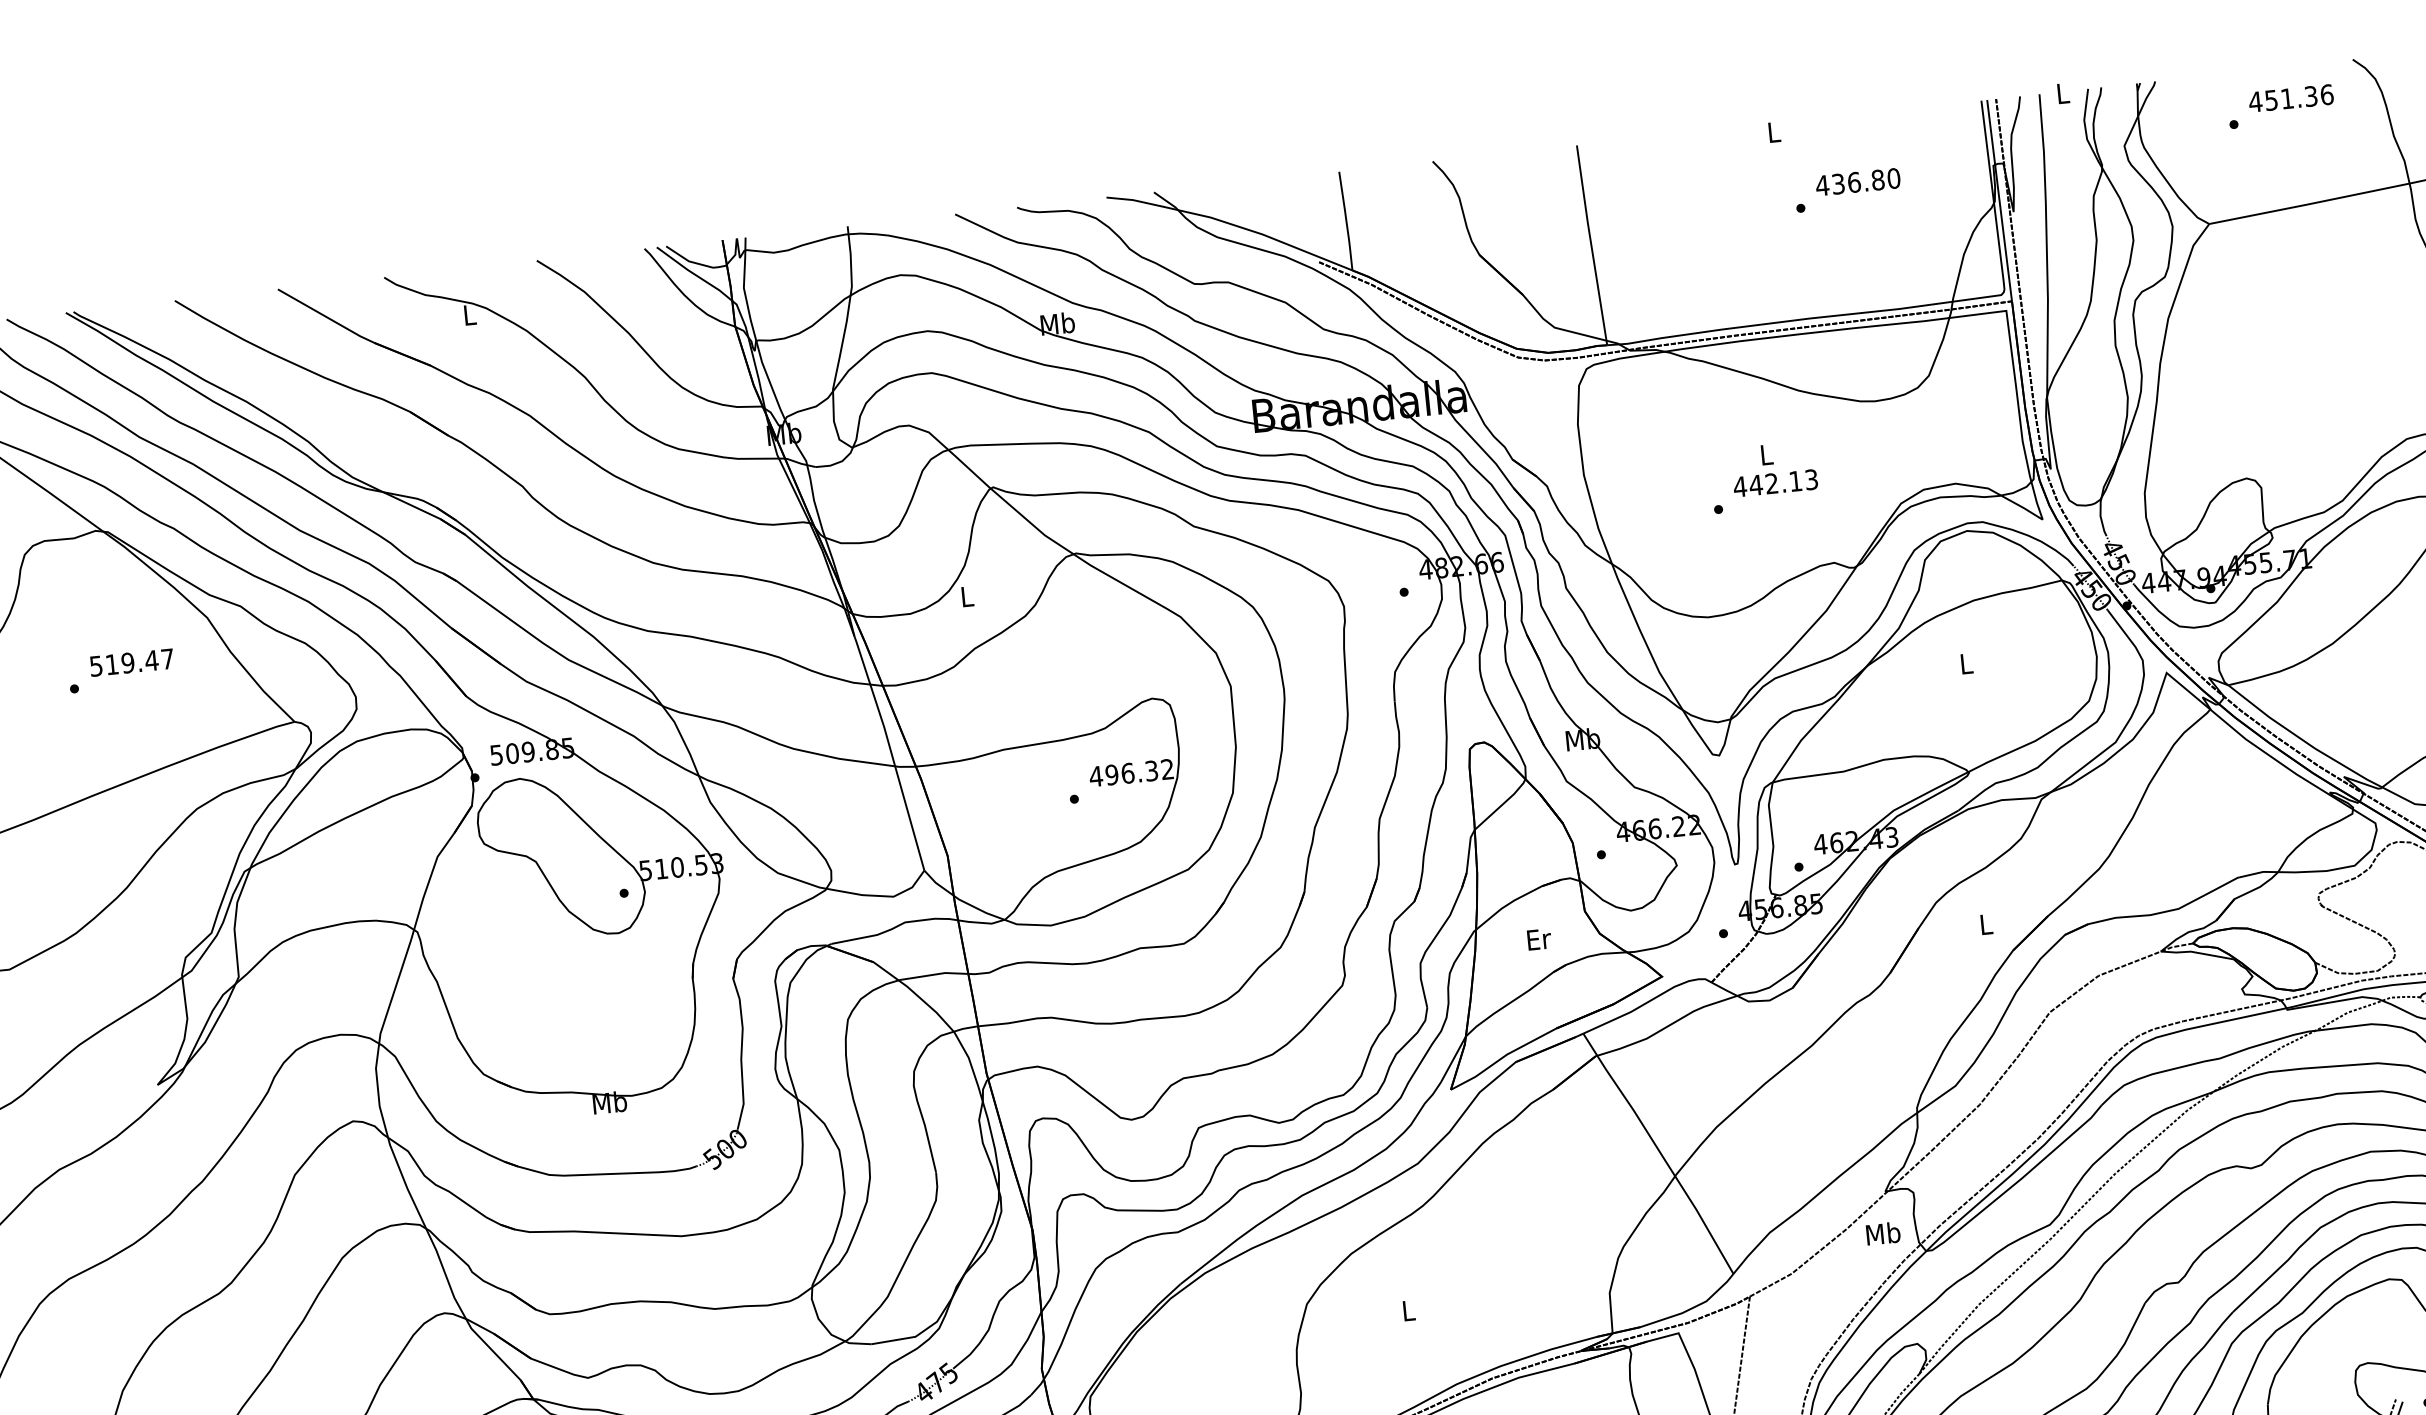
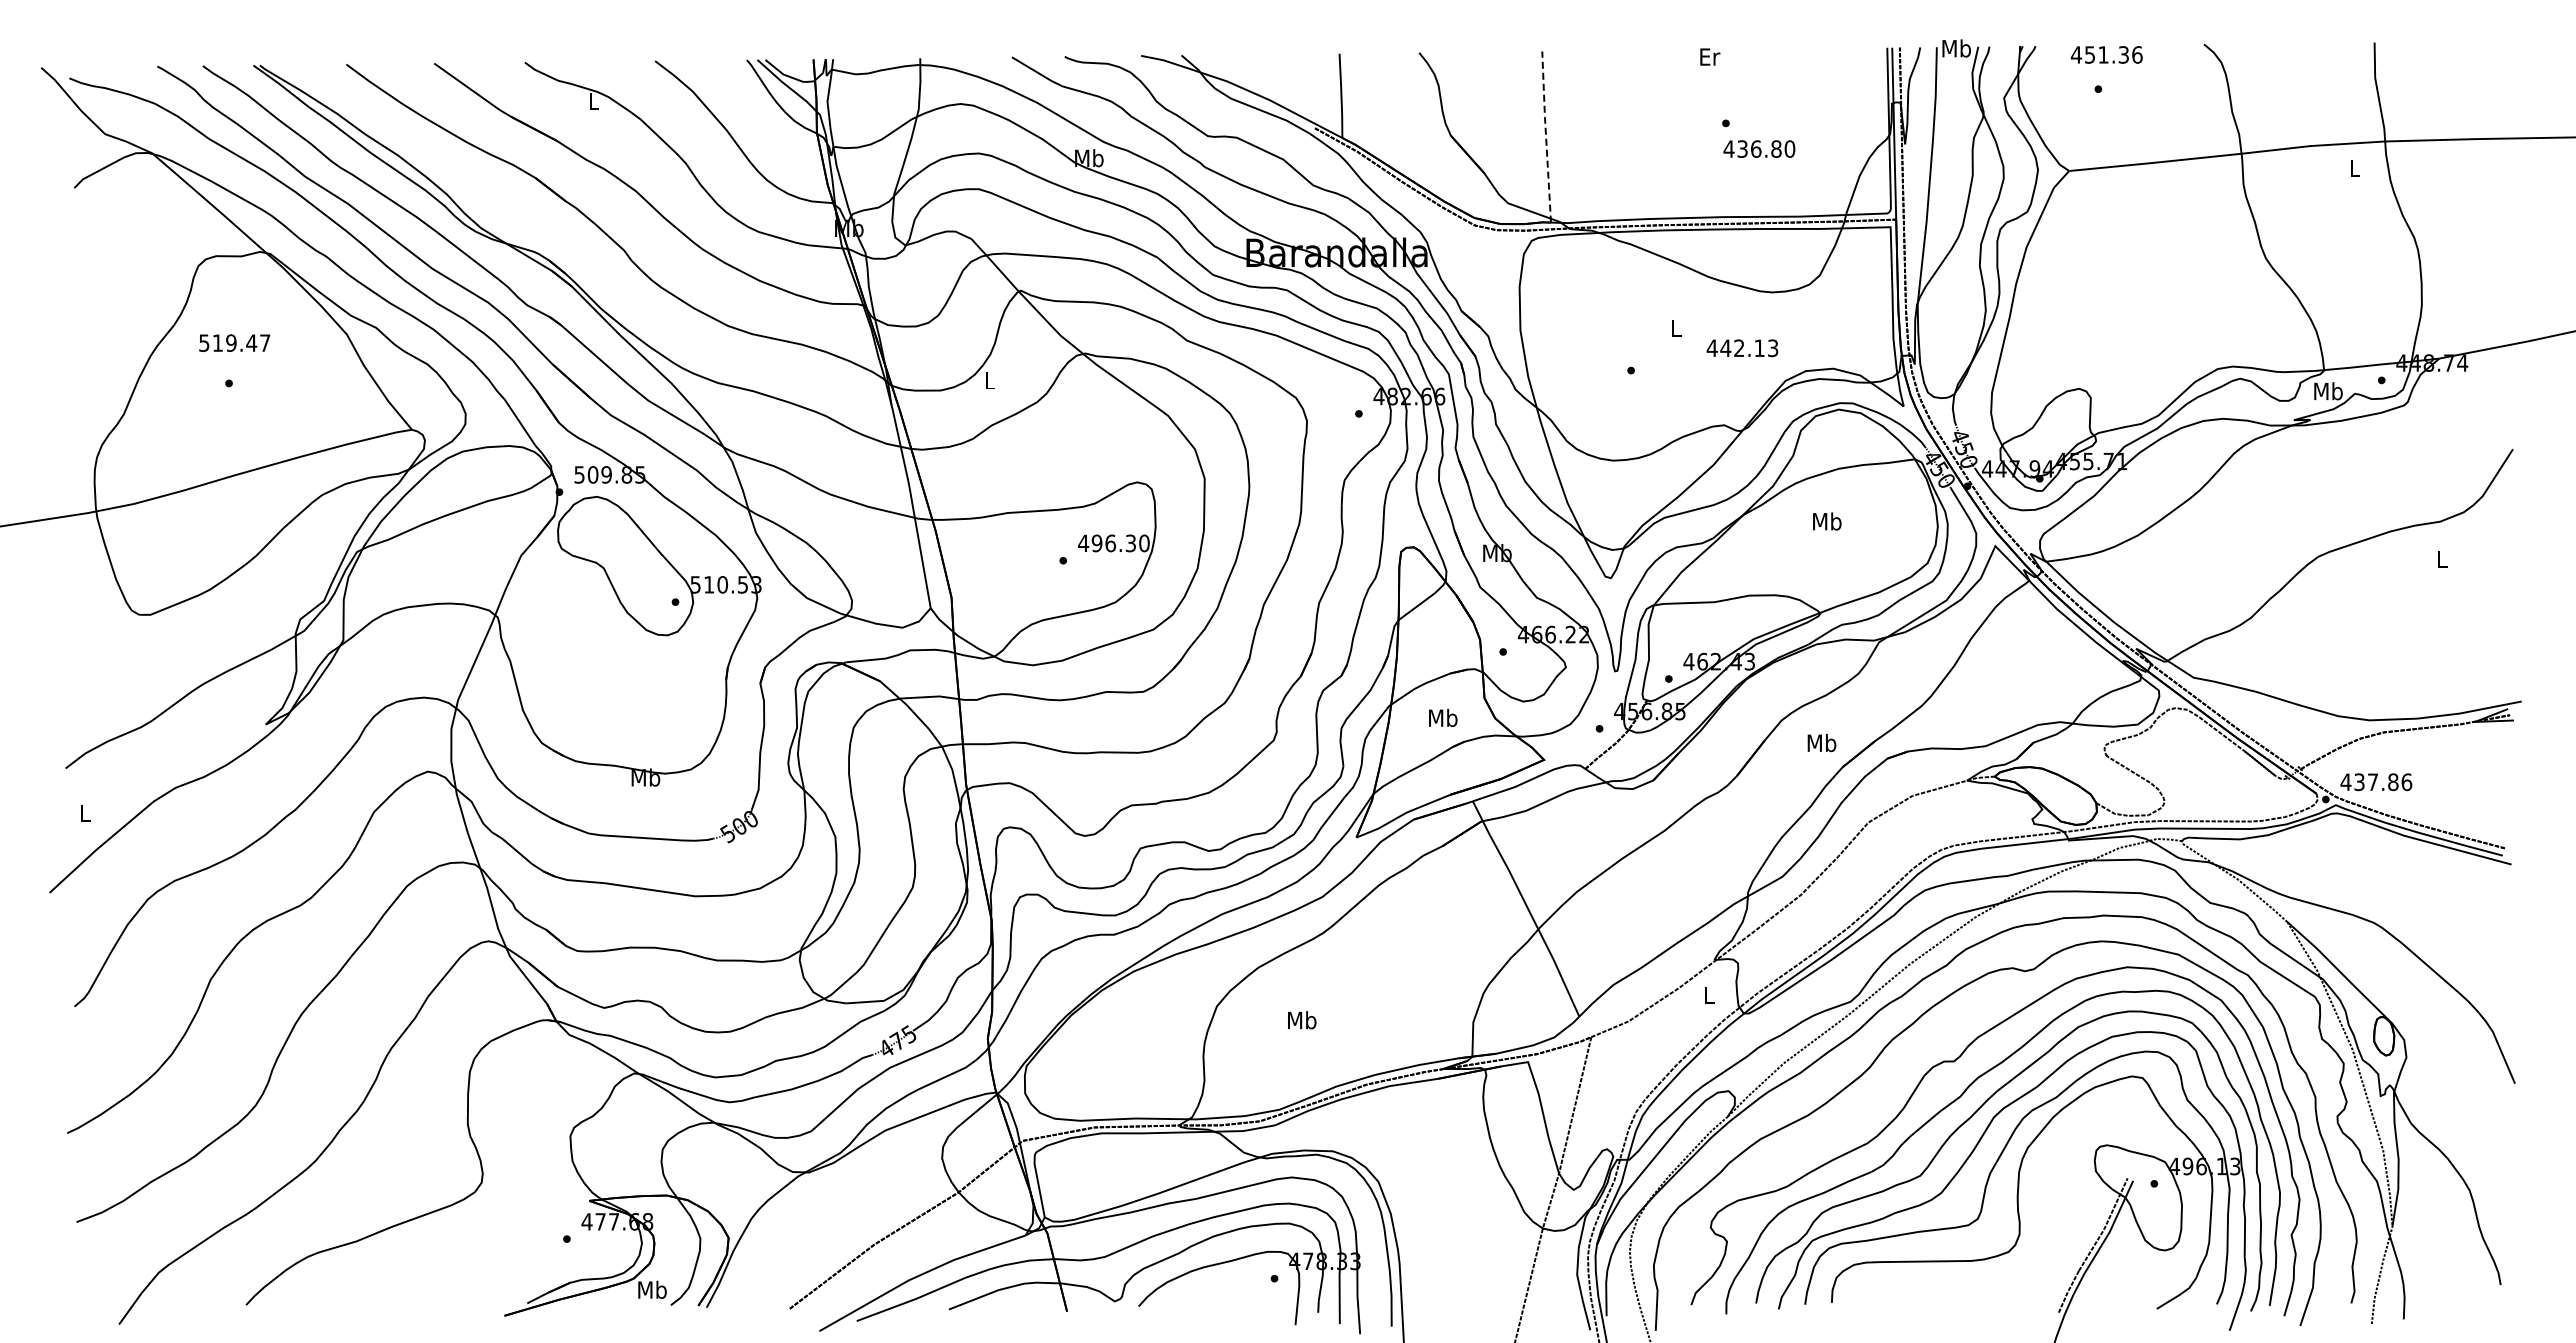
text: (2062, 93) -> (1956, 48), L -> Mb
text: (2290, 97) -> (2106, 54), moved
text: (1774, 131) -> (1710, 56), L -> Er
text: (1858, 181) -> (1759, 148), moved
line: (1591, 244) -> (1546, 136), solid -> dashed
text: (1775, 483) -> (1742, 348), moved
text: (131, 661) -> (234, 342), moved
text: (1966, 663) -> (1827, 521), L -> Mb
text: (1167, 769) -> (1144, 543), 496.32 -> 496.30
text: (1985, 924) -> (1821, 743), L -> Mb
text: (1538, 938) -> (1443, 717), Er -> Mb
text: (1883, 1233) -> (1709, 995), Mb -> L
text: (1409, 1310) -> (1302, 1020), L -> Mb

